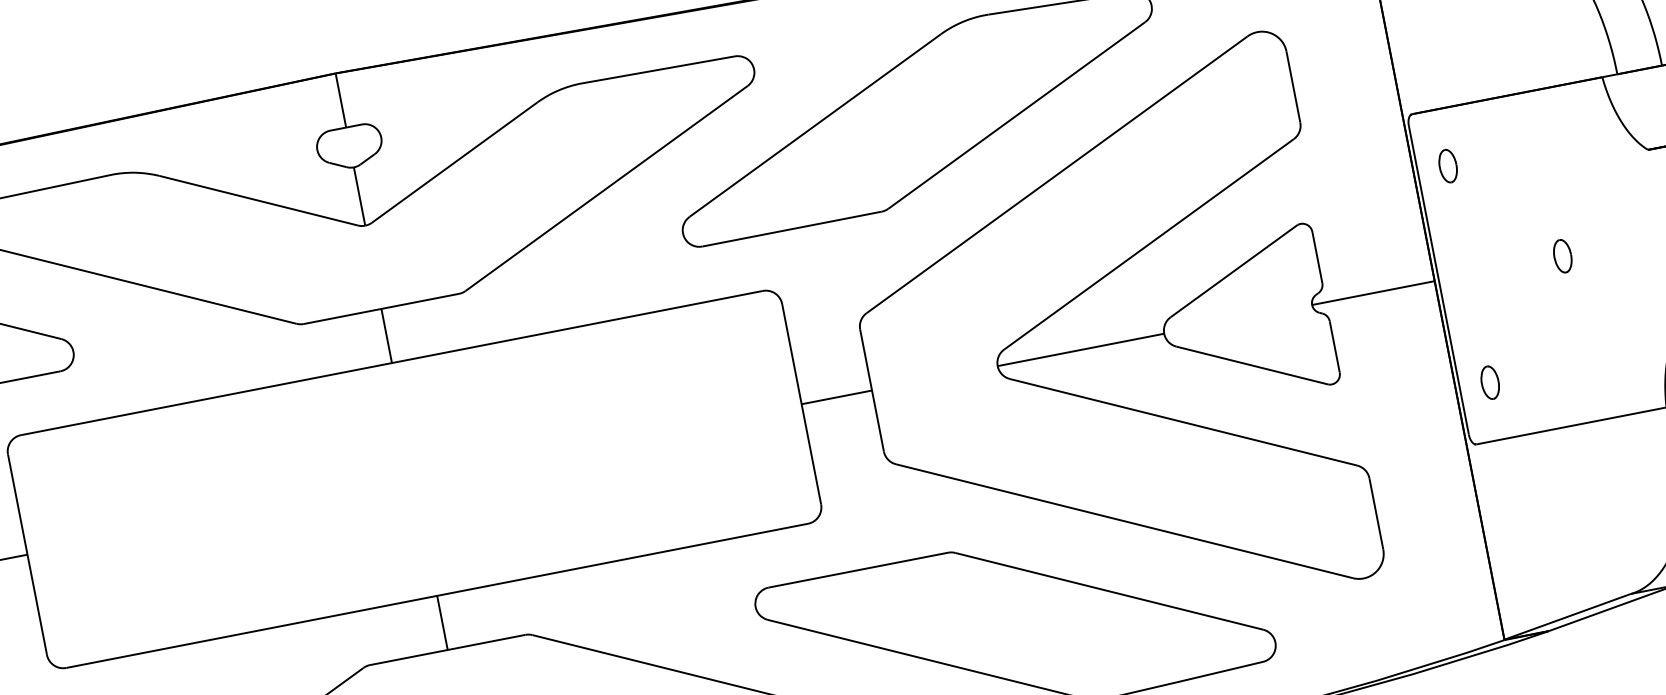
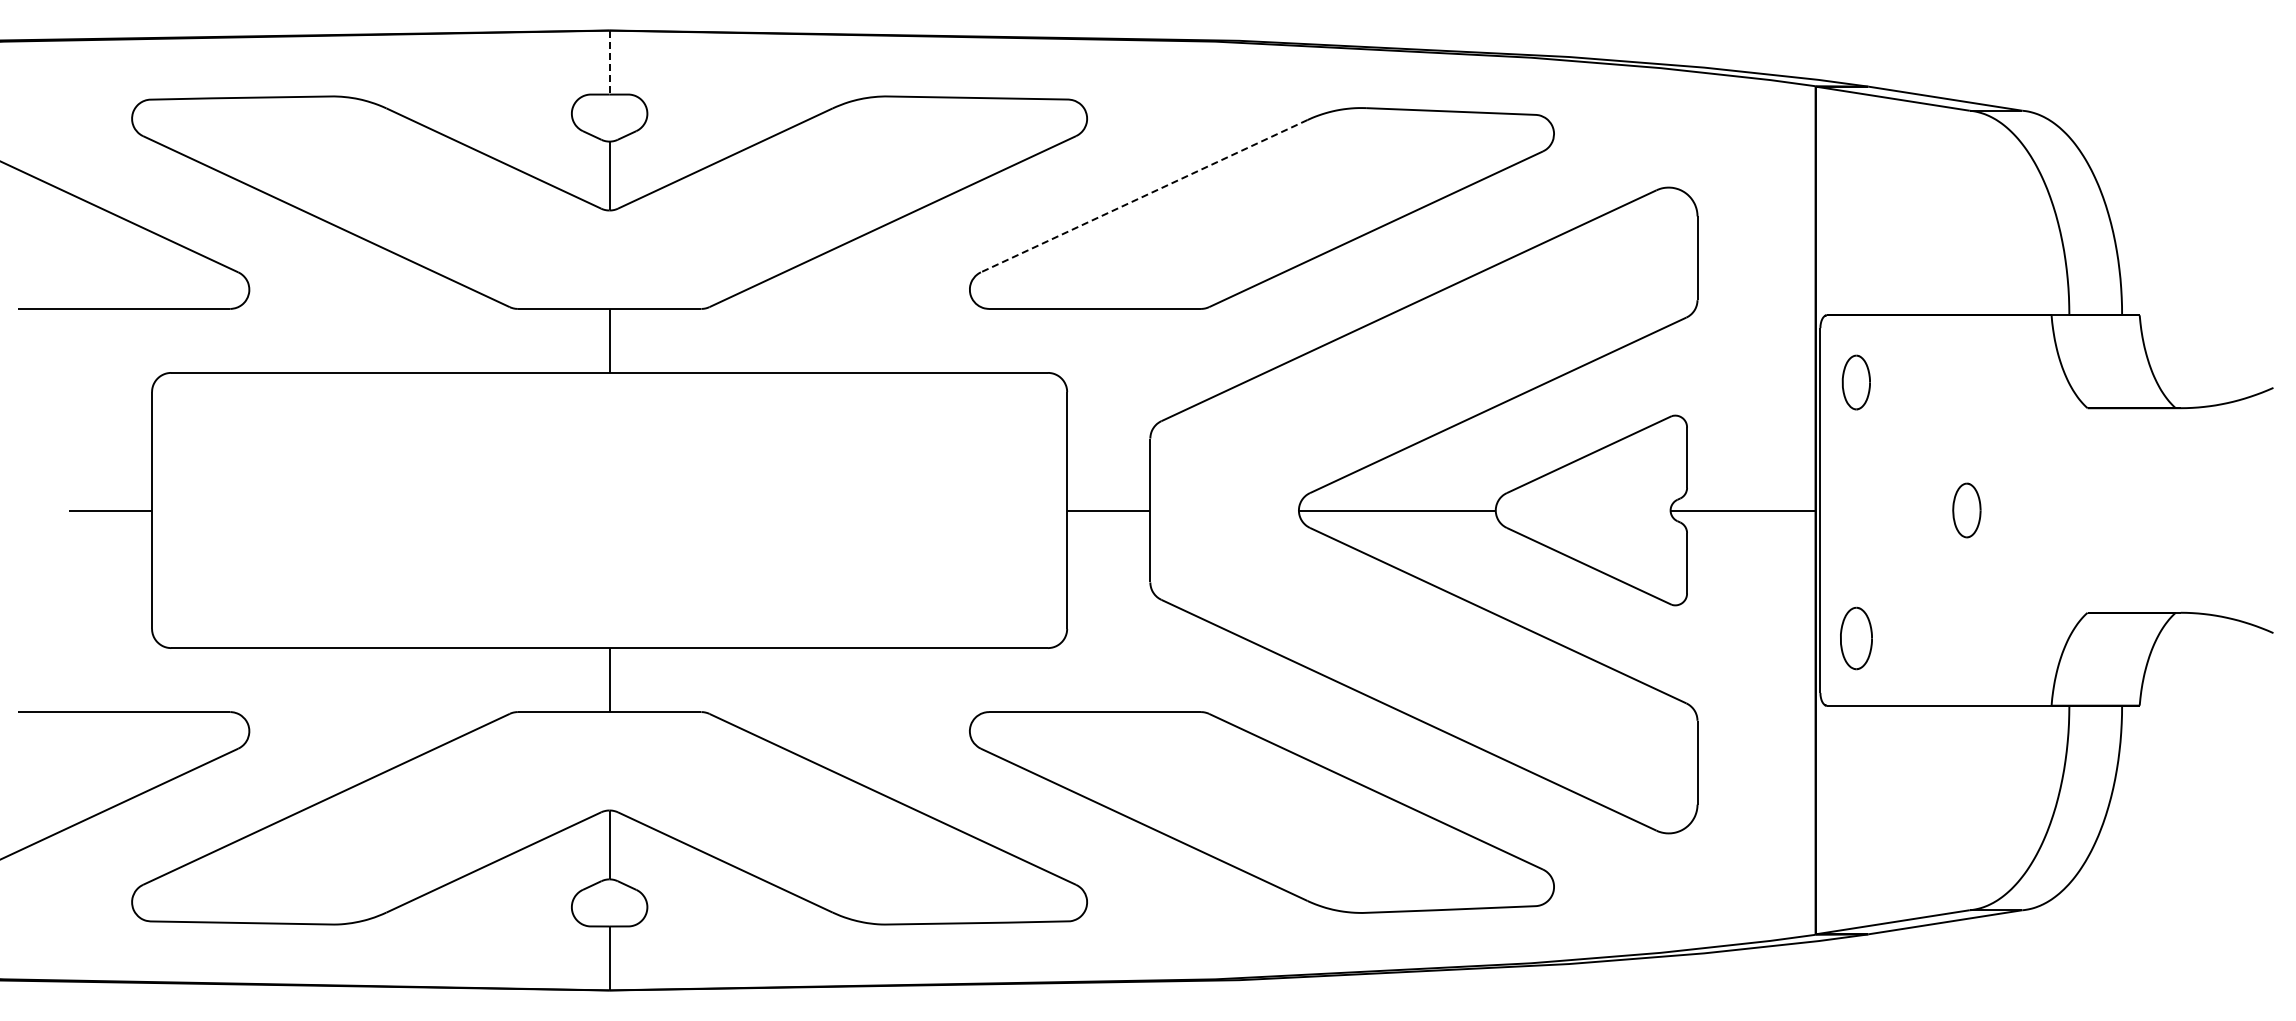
line: (340, 100) -> (609, 62), solid -> dashed
line: (814, 126) -> (1143, 196), solid -> dashed
part: (1447, 166) -> (1855, 382), size x1.4
part: (1562, 256) -> (1966, 510), size x1.4
part: (1489, 382) -> (1855, 638), size x1.6

